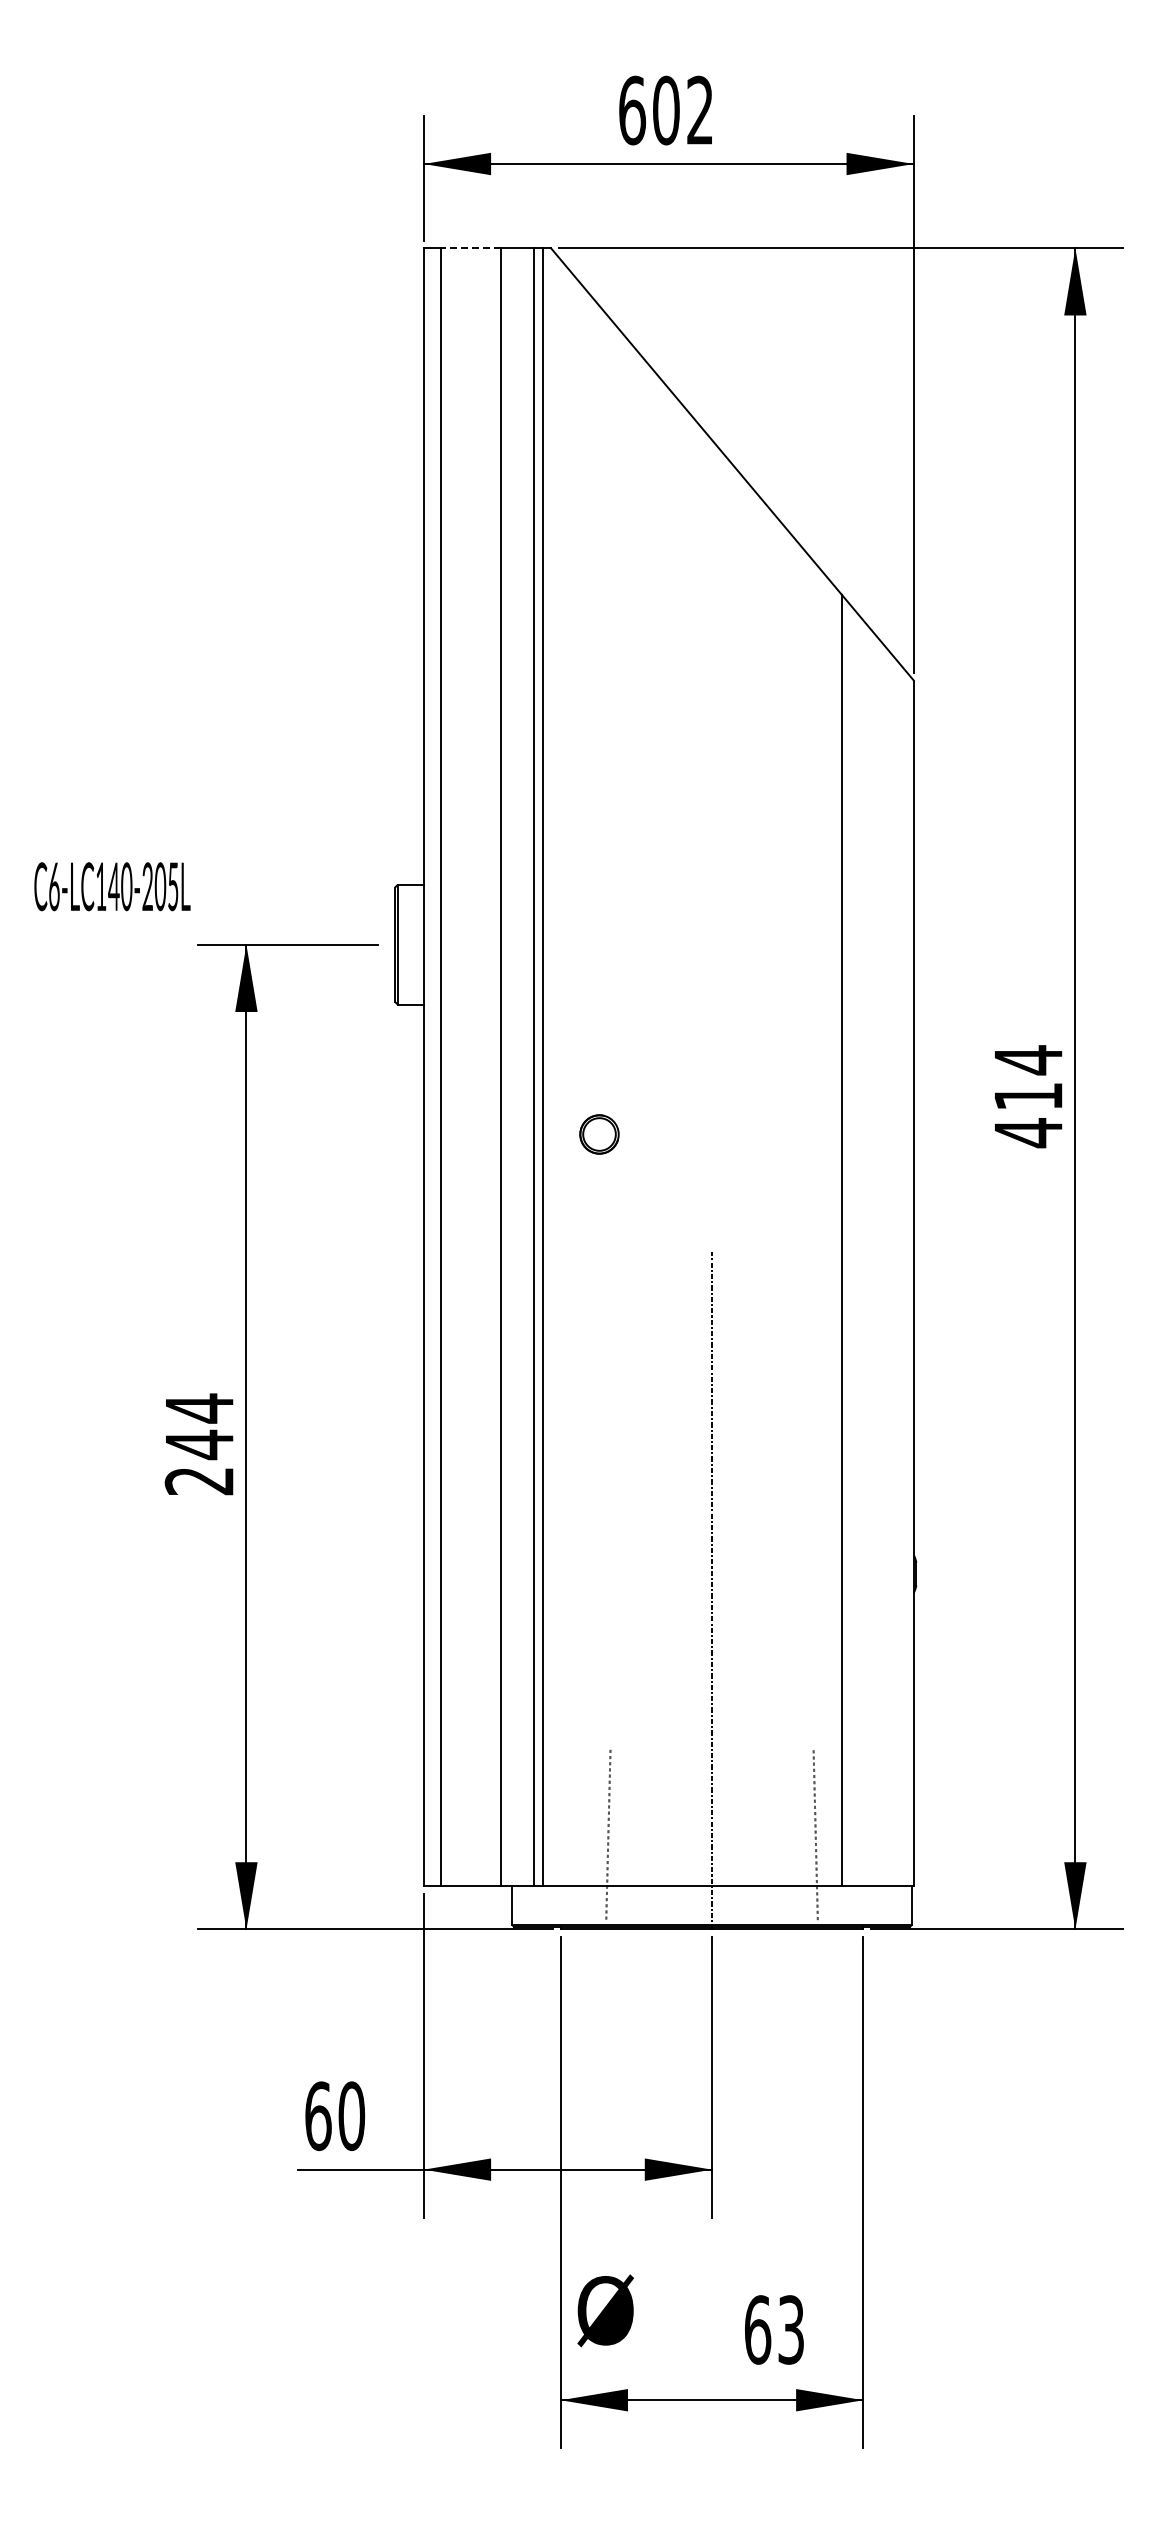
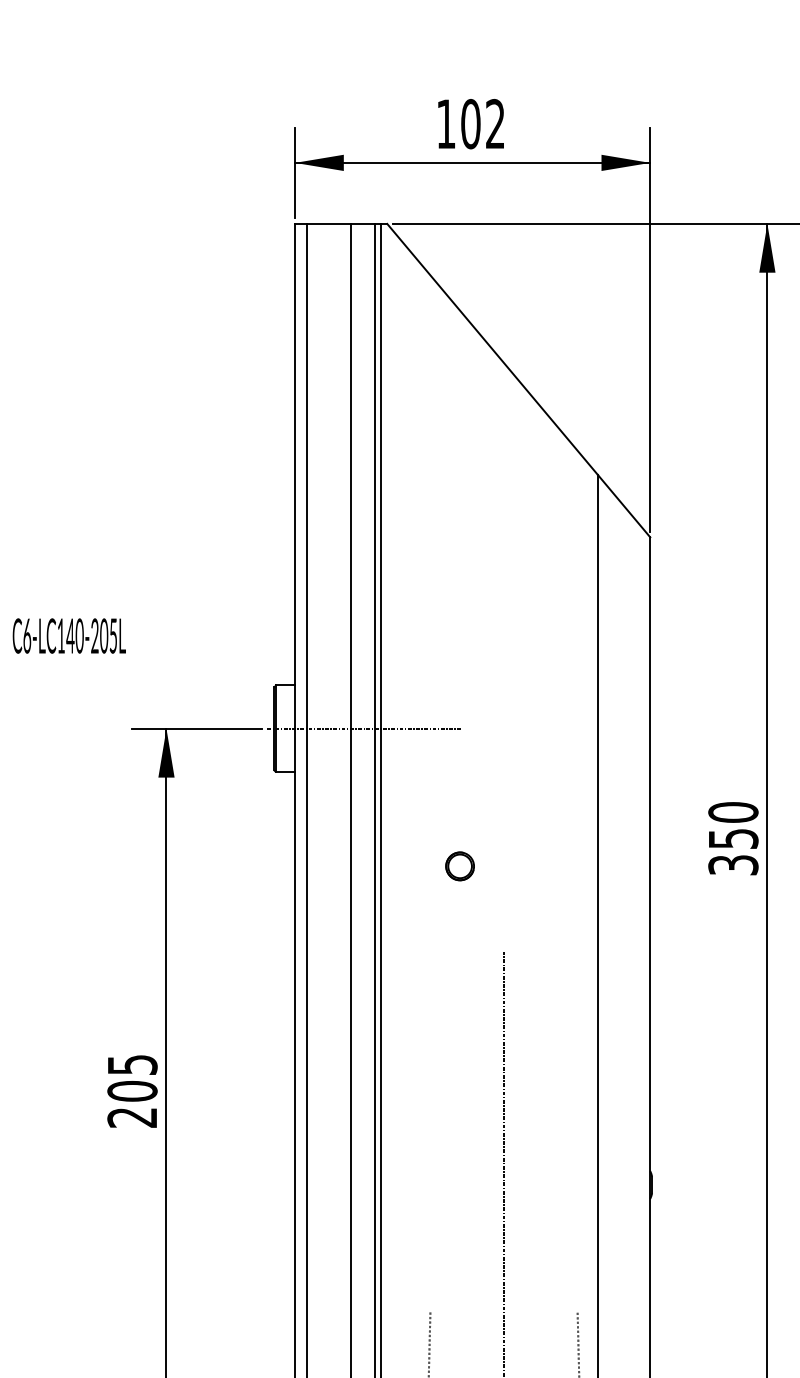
text: (632, 110) -> (446, 124), 602 -> 102
line: (470, 248) -> (328, 224), dashed -> solid
text: (112, 886) -> (69, 635), moved
line: (519, 944) -> (364, 728), added
text: (1028, 1096) -> (733, 838), 414 -> 350
part: (599, 1134) -> (460, 866), moved
text: (199, 1426) -> (132, 1078), 244 -> 205

